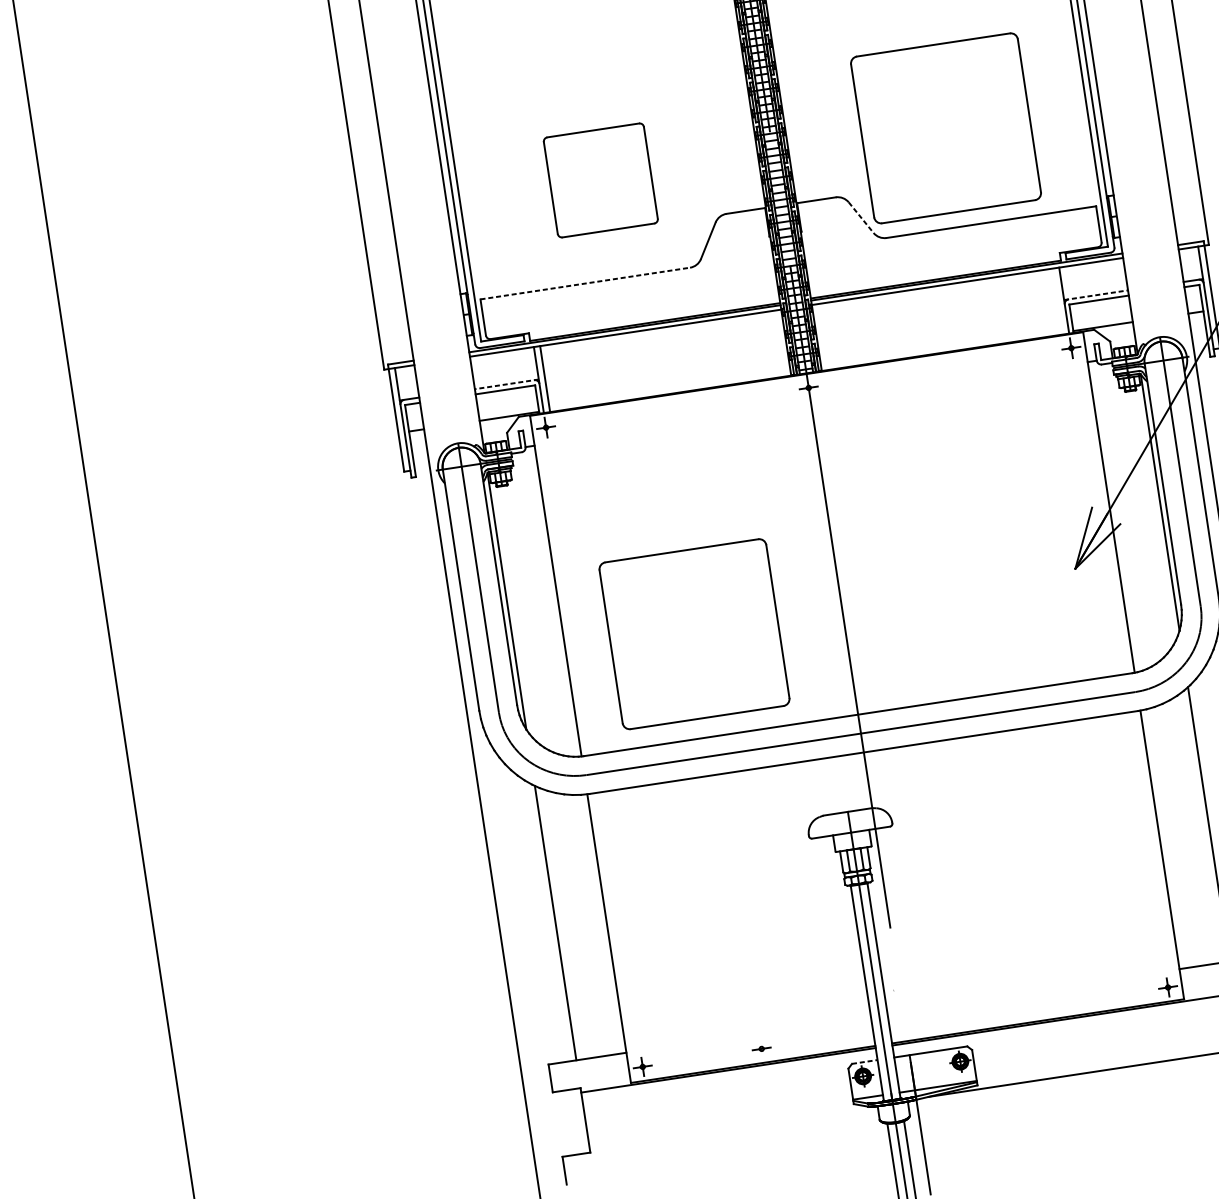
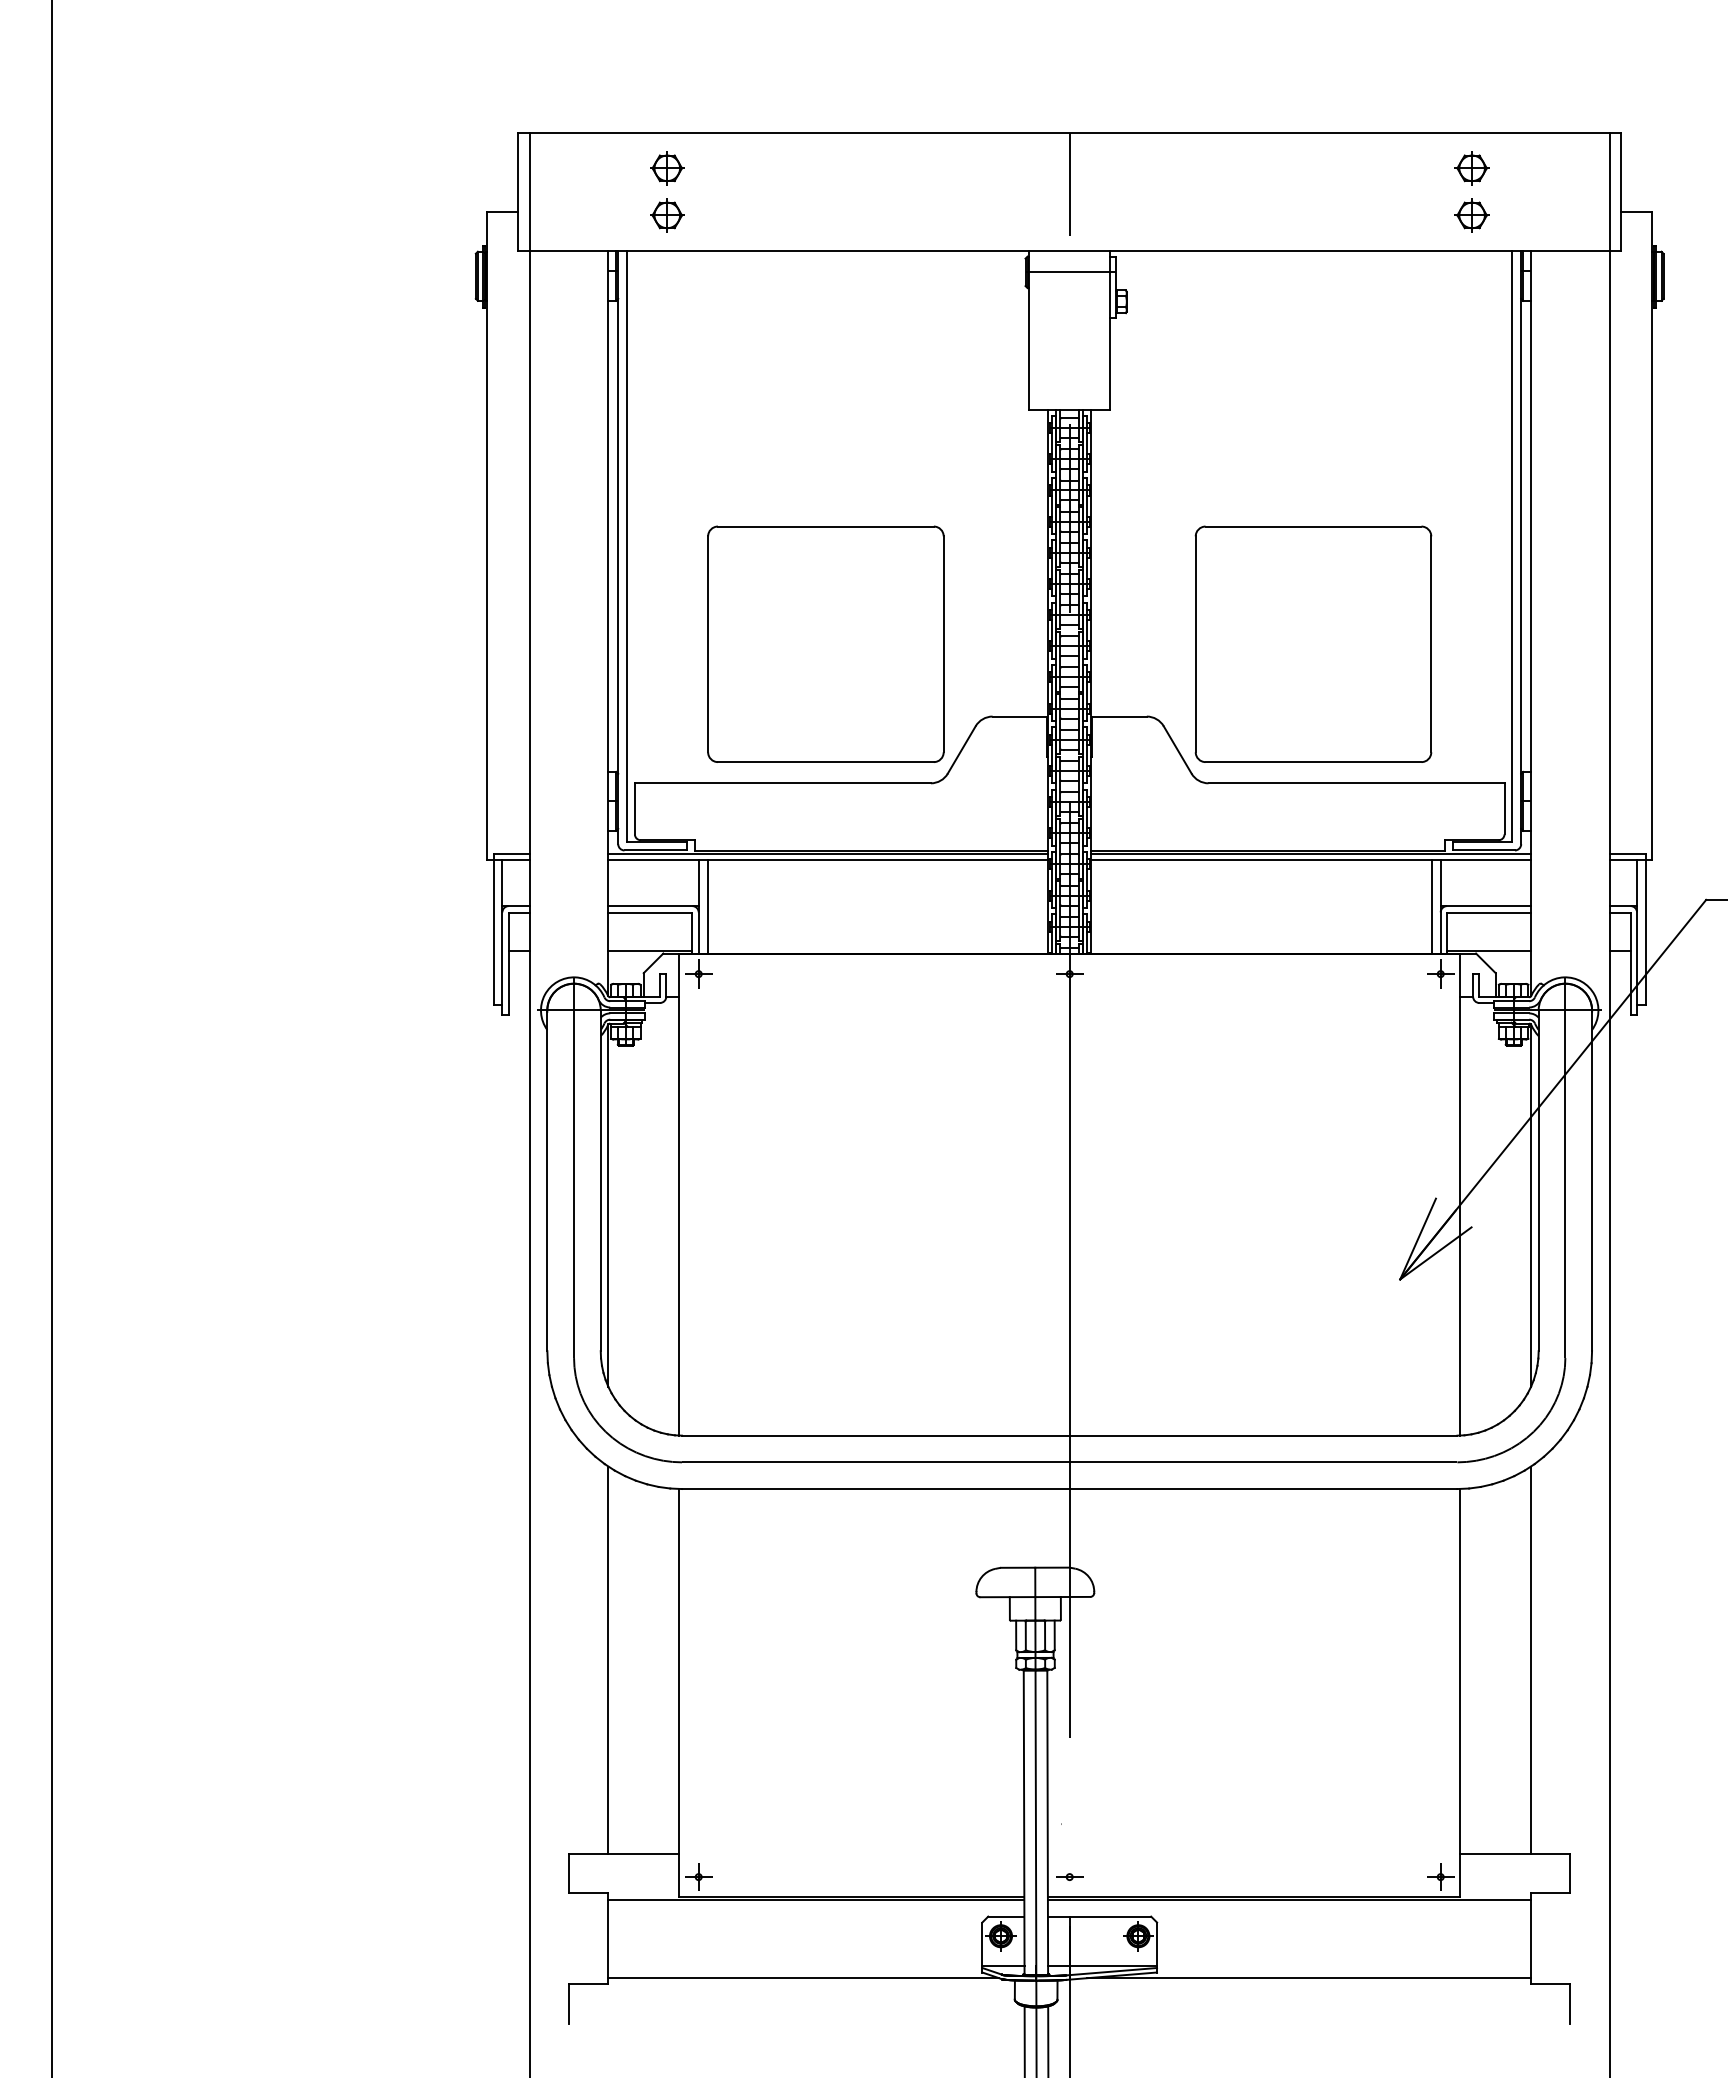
part: (600, 180) -> (825, 643), size x1.67
line: (861, 218) -> (1177, 750), dashed -> solid
line: (585, 283) -> (782, 783), dashed -> solid
line: (1096, 295) -> (1486, 906), dashed -> solid
line: (1057, 301) -> (1431, 906), added
line: (506, 384) -> (653, 906), dashed -> solid
part: (694, 633) -> (860, 1289), removed
part: (761, 1048) -> (1069, 1876), moved
line: (864, 1061) -> (1006, 1916), dashed -> solid
line: (727, 1127) -> (803, 1978), added

